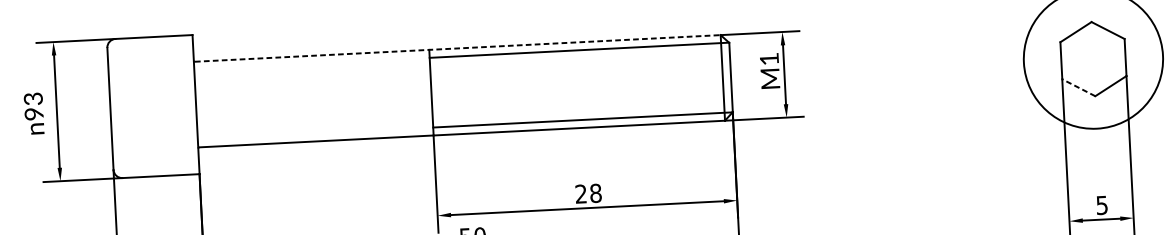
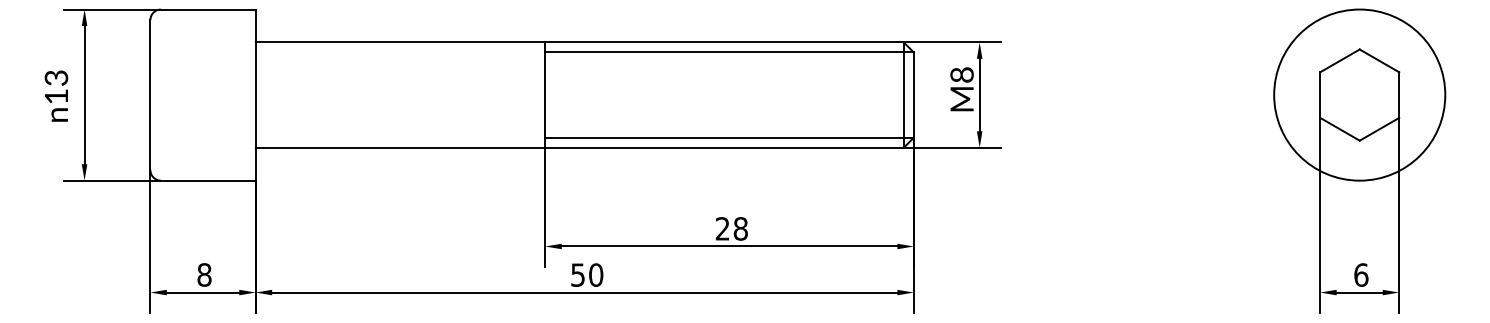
line: (457, 48) -> (580, 42), dashed -> solid
text: (768, 58) -> (961, 74), M1 -> M8
line: (1078, 87) -> (1339, 129), dashed -> solid
text: (33, 113) -> (55, 96), 93 -> 13
text: (1102, 204) -> (1361, 274), 5 -> 6

